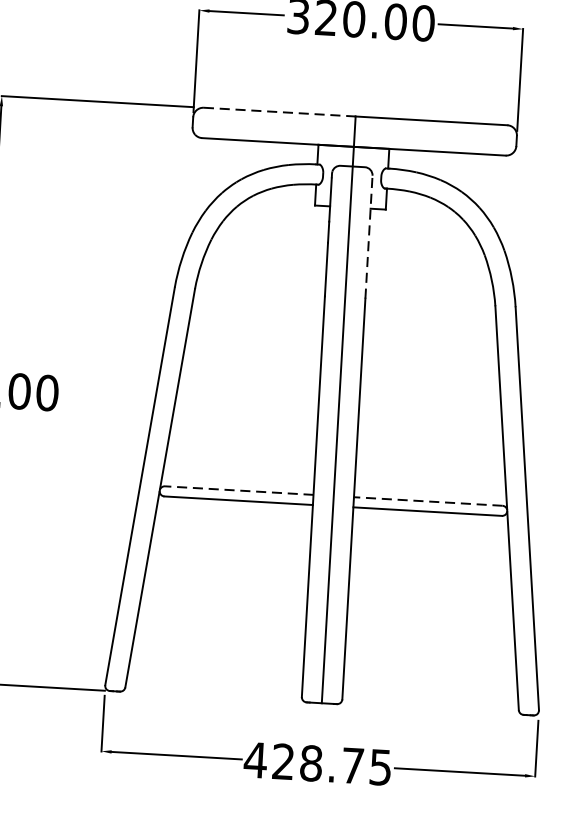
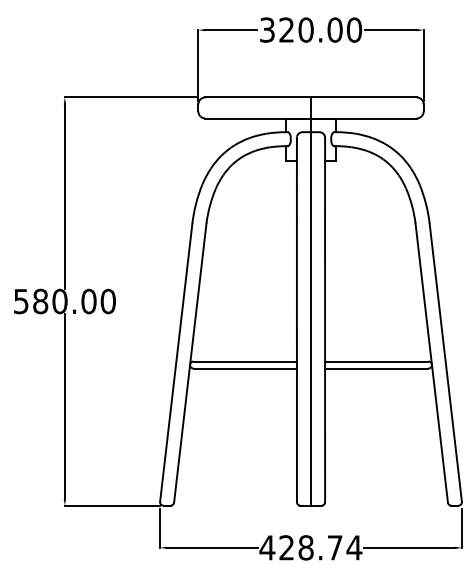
line: (280, 112) -> (258, 97), dashed -> solid
line: (369, 237) -> (325, 180), dashed -> solid
line: (239, 490) -> (245, 361), dashed -> solid
line: (427, 501) -> (376, 361), dashed -> solid
text: (380, 766) -> (354, 547), 428.75 -> 428.74

